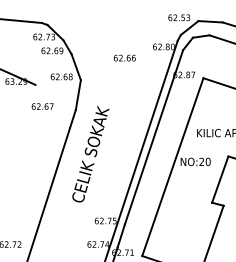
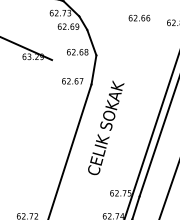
text: (124, 57) -> (139, 17), moved
text: (42, 106) -> (72, 81), moved

